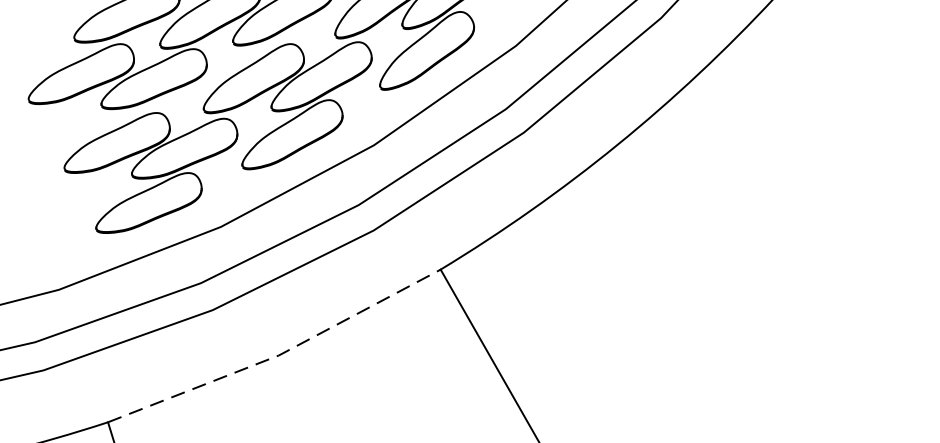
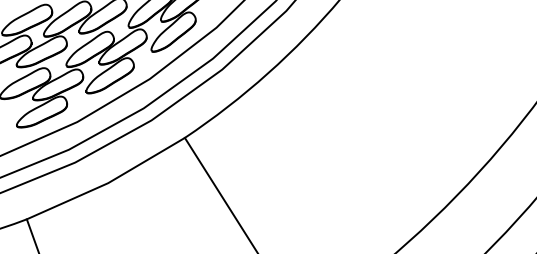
line: (279, 356) -> (108, 183), dashed -> solid

